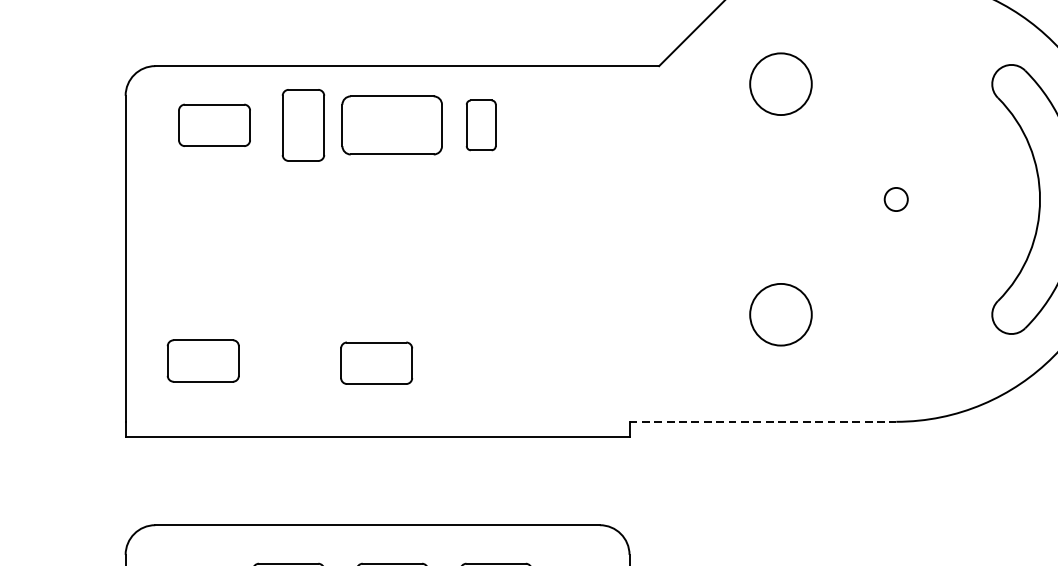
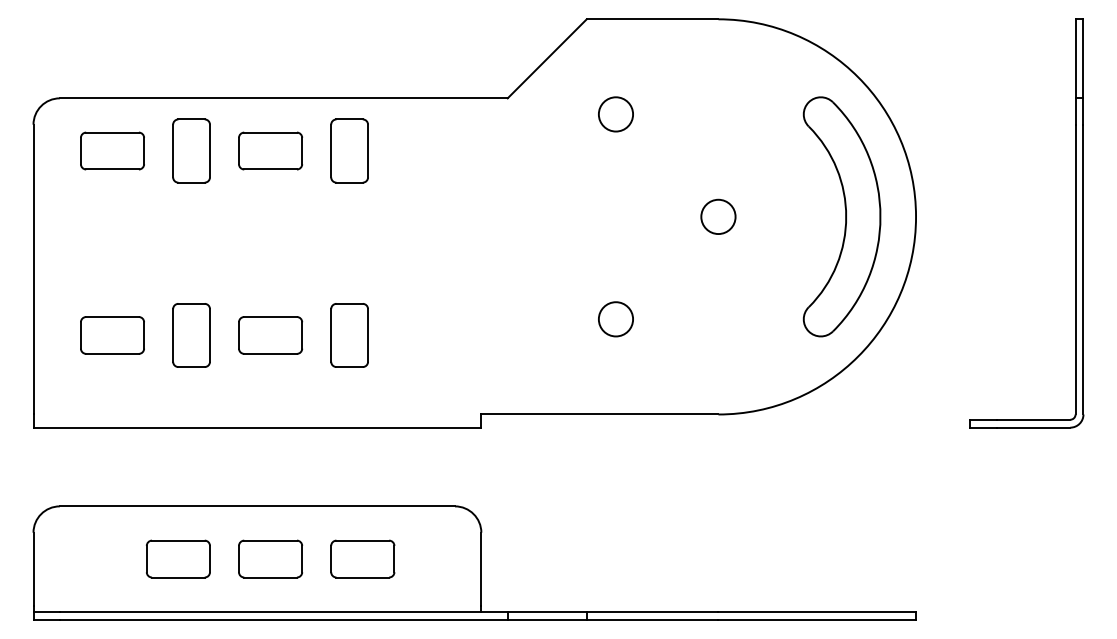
circle: (780, 84) -> (615, 114), size x0.62
part: (392, 124) -> (270, 150), size x0.71
part: (481, 124) -> (349, 150), size x1.43
circle: (896, 199) -> (718, 216), size x1.67
circle: (780, 314) -> (615, 319), size x0.62
part: (303, 332) -> (191, 335), added
part: (481, 332) -> (349, 335), added
part: (203, 361) -> (112, 335), moved
part: (376, 363) -> (270, 335), moved
line: (762, 421) -> (599, 414), dashed -> solid

